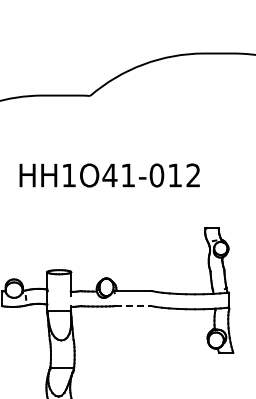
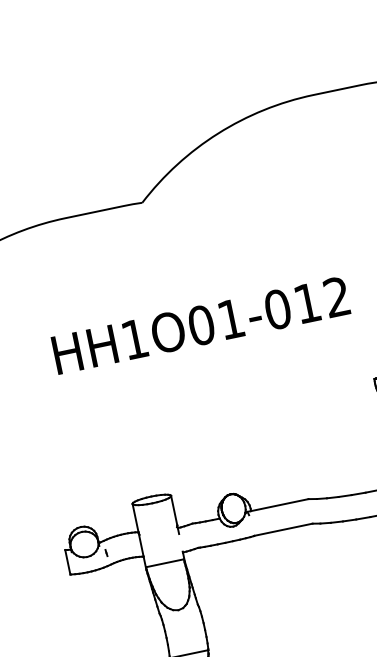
text: (109, 175) -> (200, 325), HH1O41-012 -> HH1O01-012
line: (133, 305) -> (283, 528), dashed -> solid

